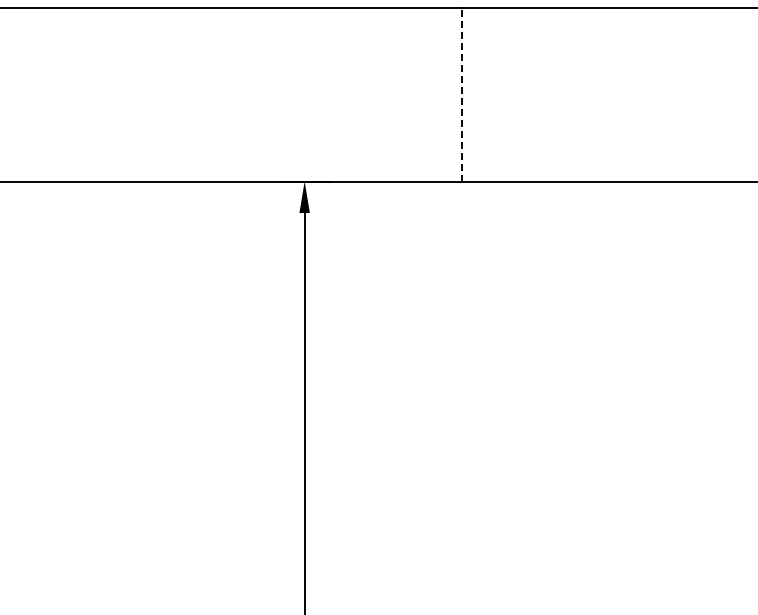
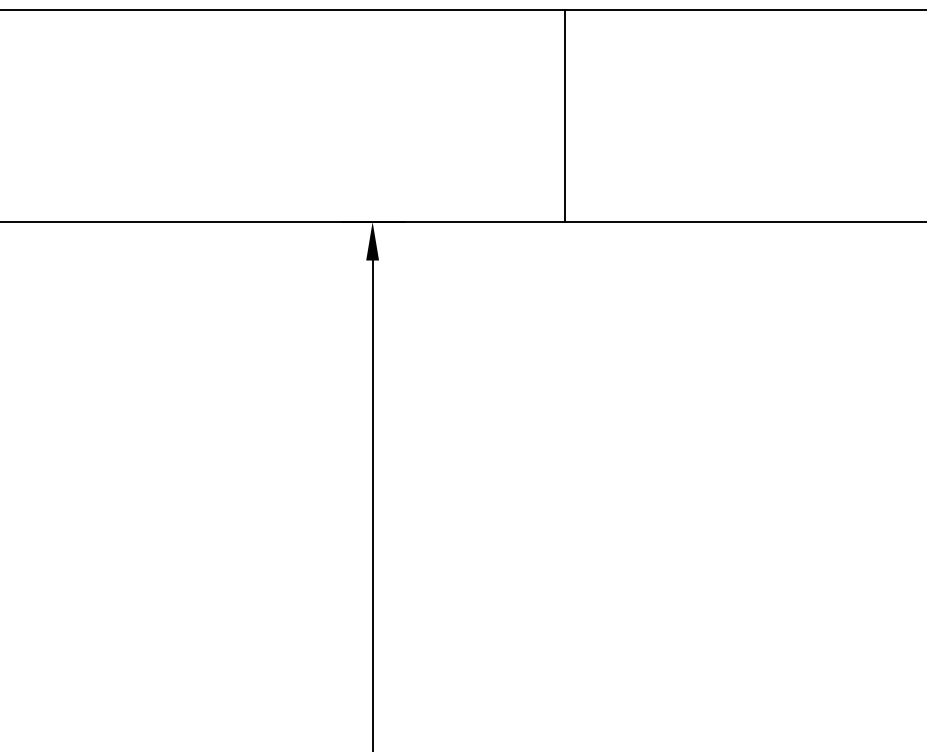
line: (461, 94) -> (564, 115), dashed -> solid

